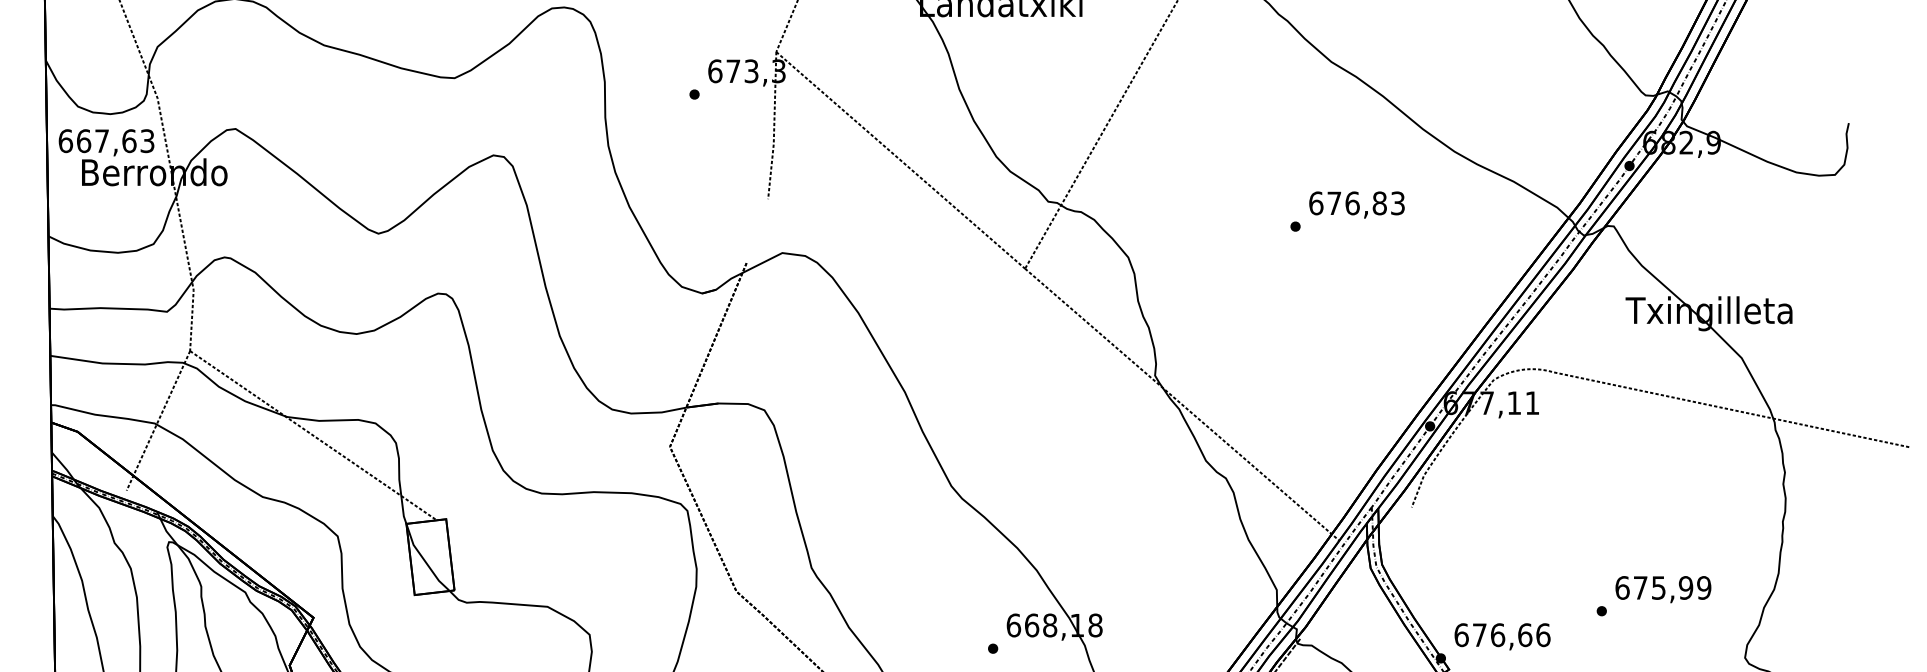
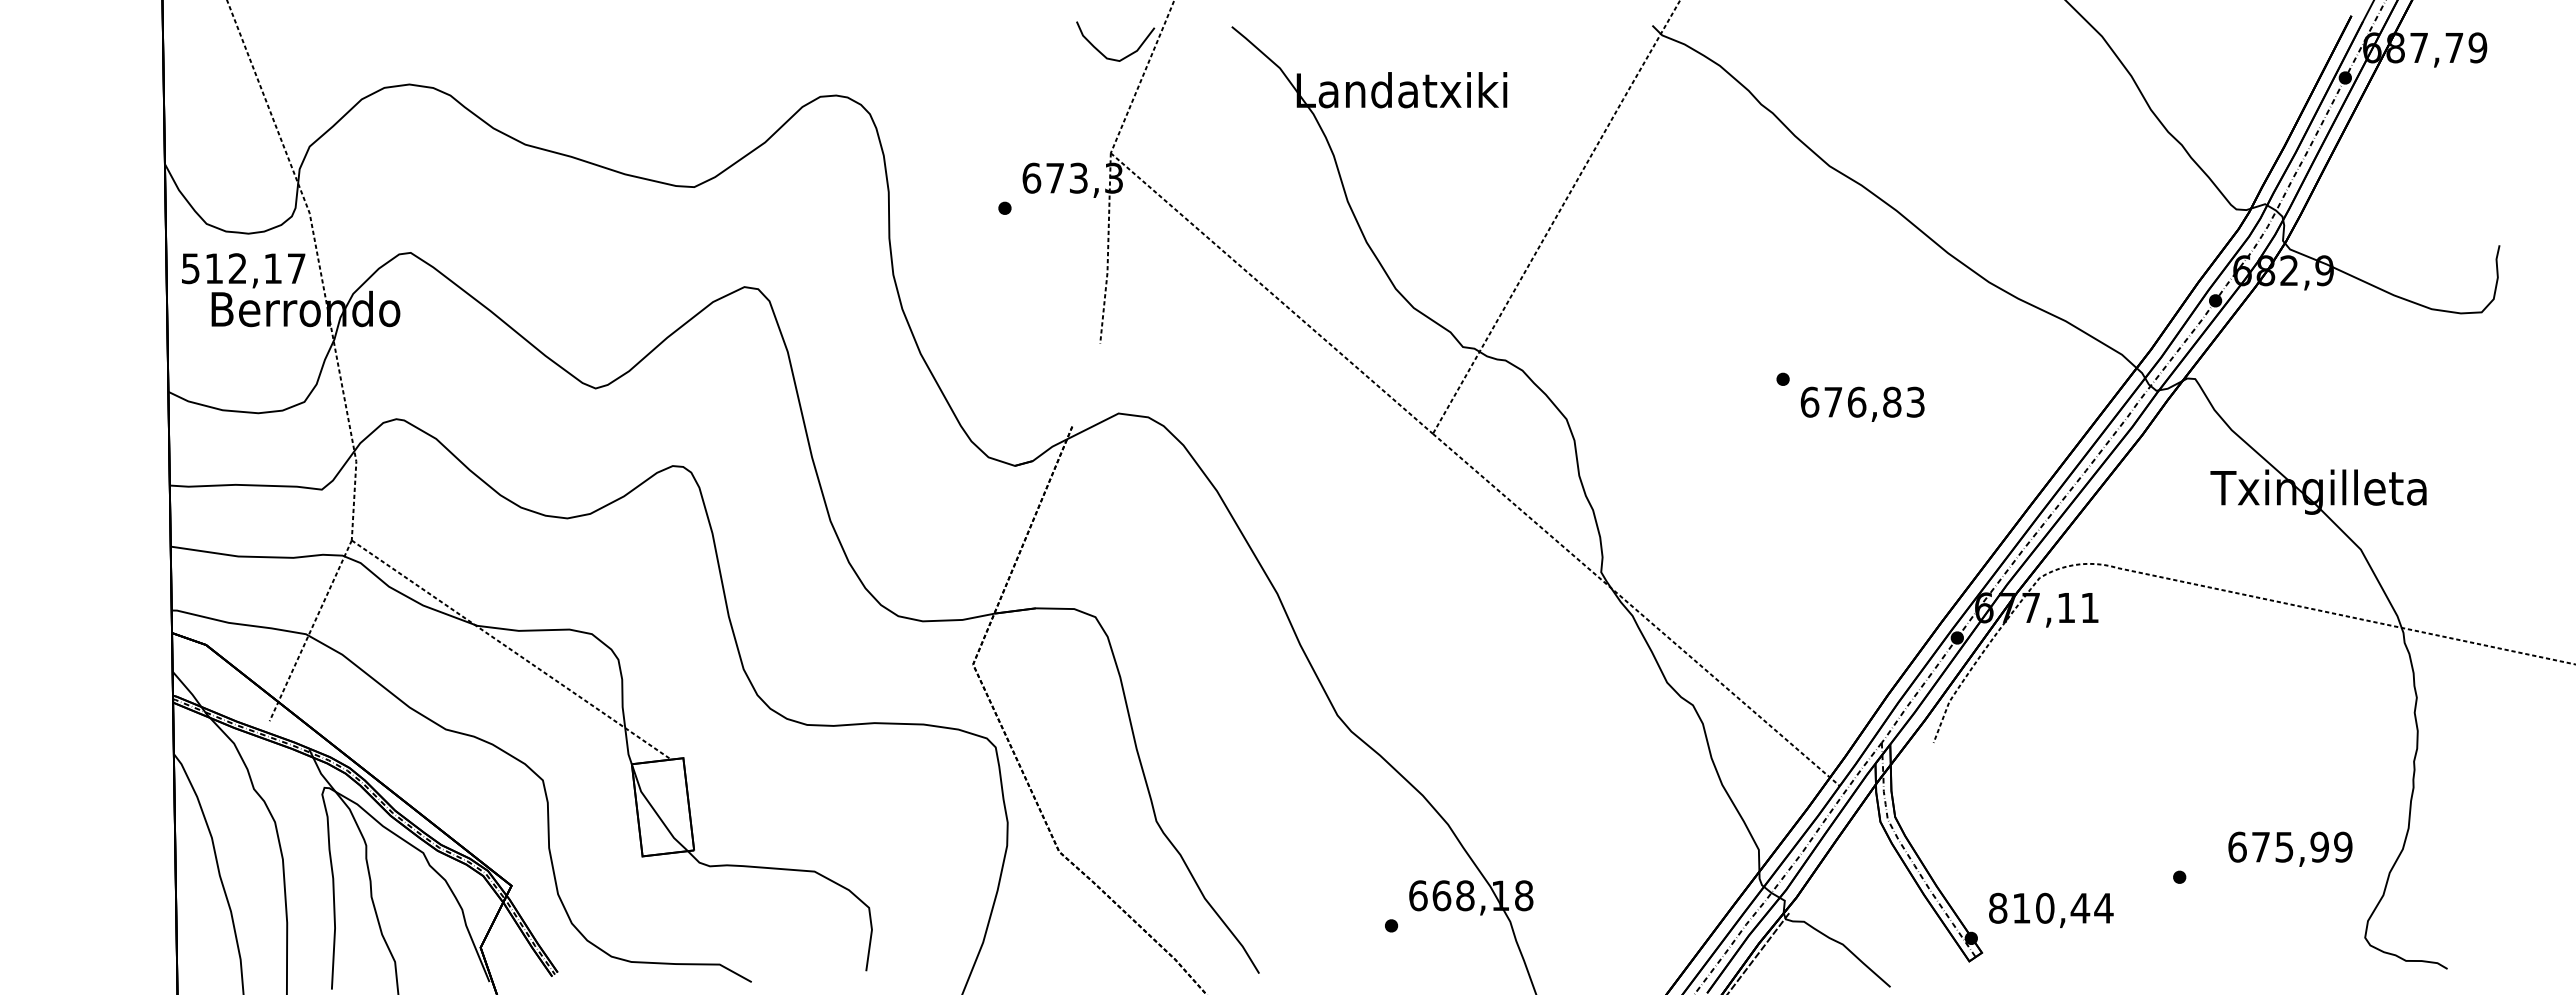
text: (106, 141) -> (243, 268), 667,63 -> 512,17
text: (1356, 204) -> (1862, 403), moved
text: (1663, 588) -> (2290, 848), moved
text: (1502, 634) -> (2051, 907), 676,66 -> 810,44

